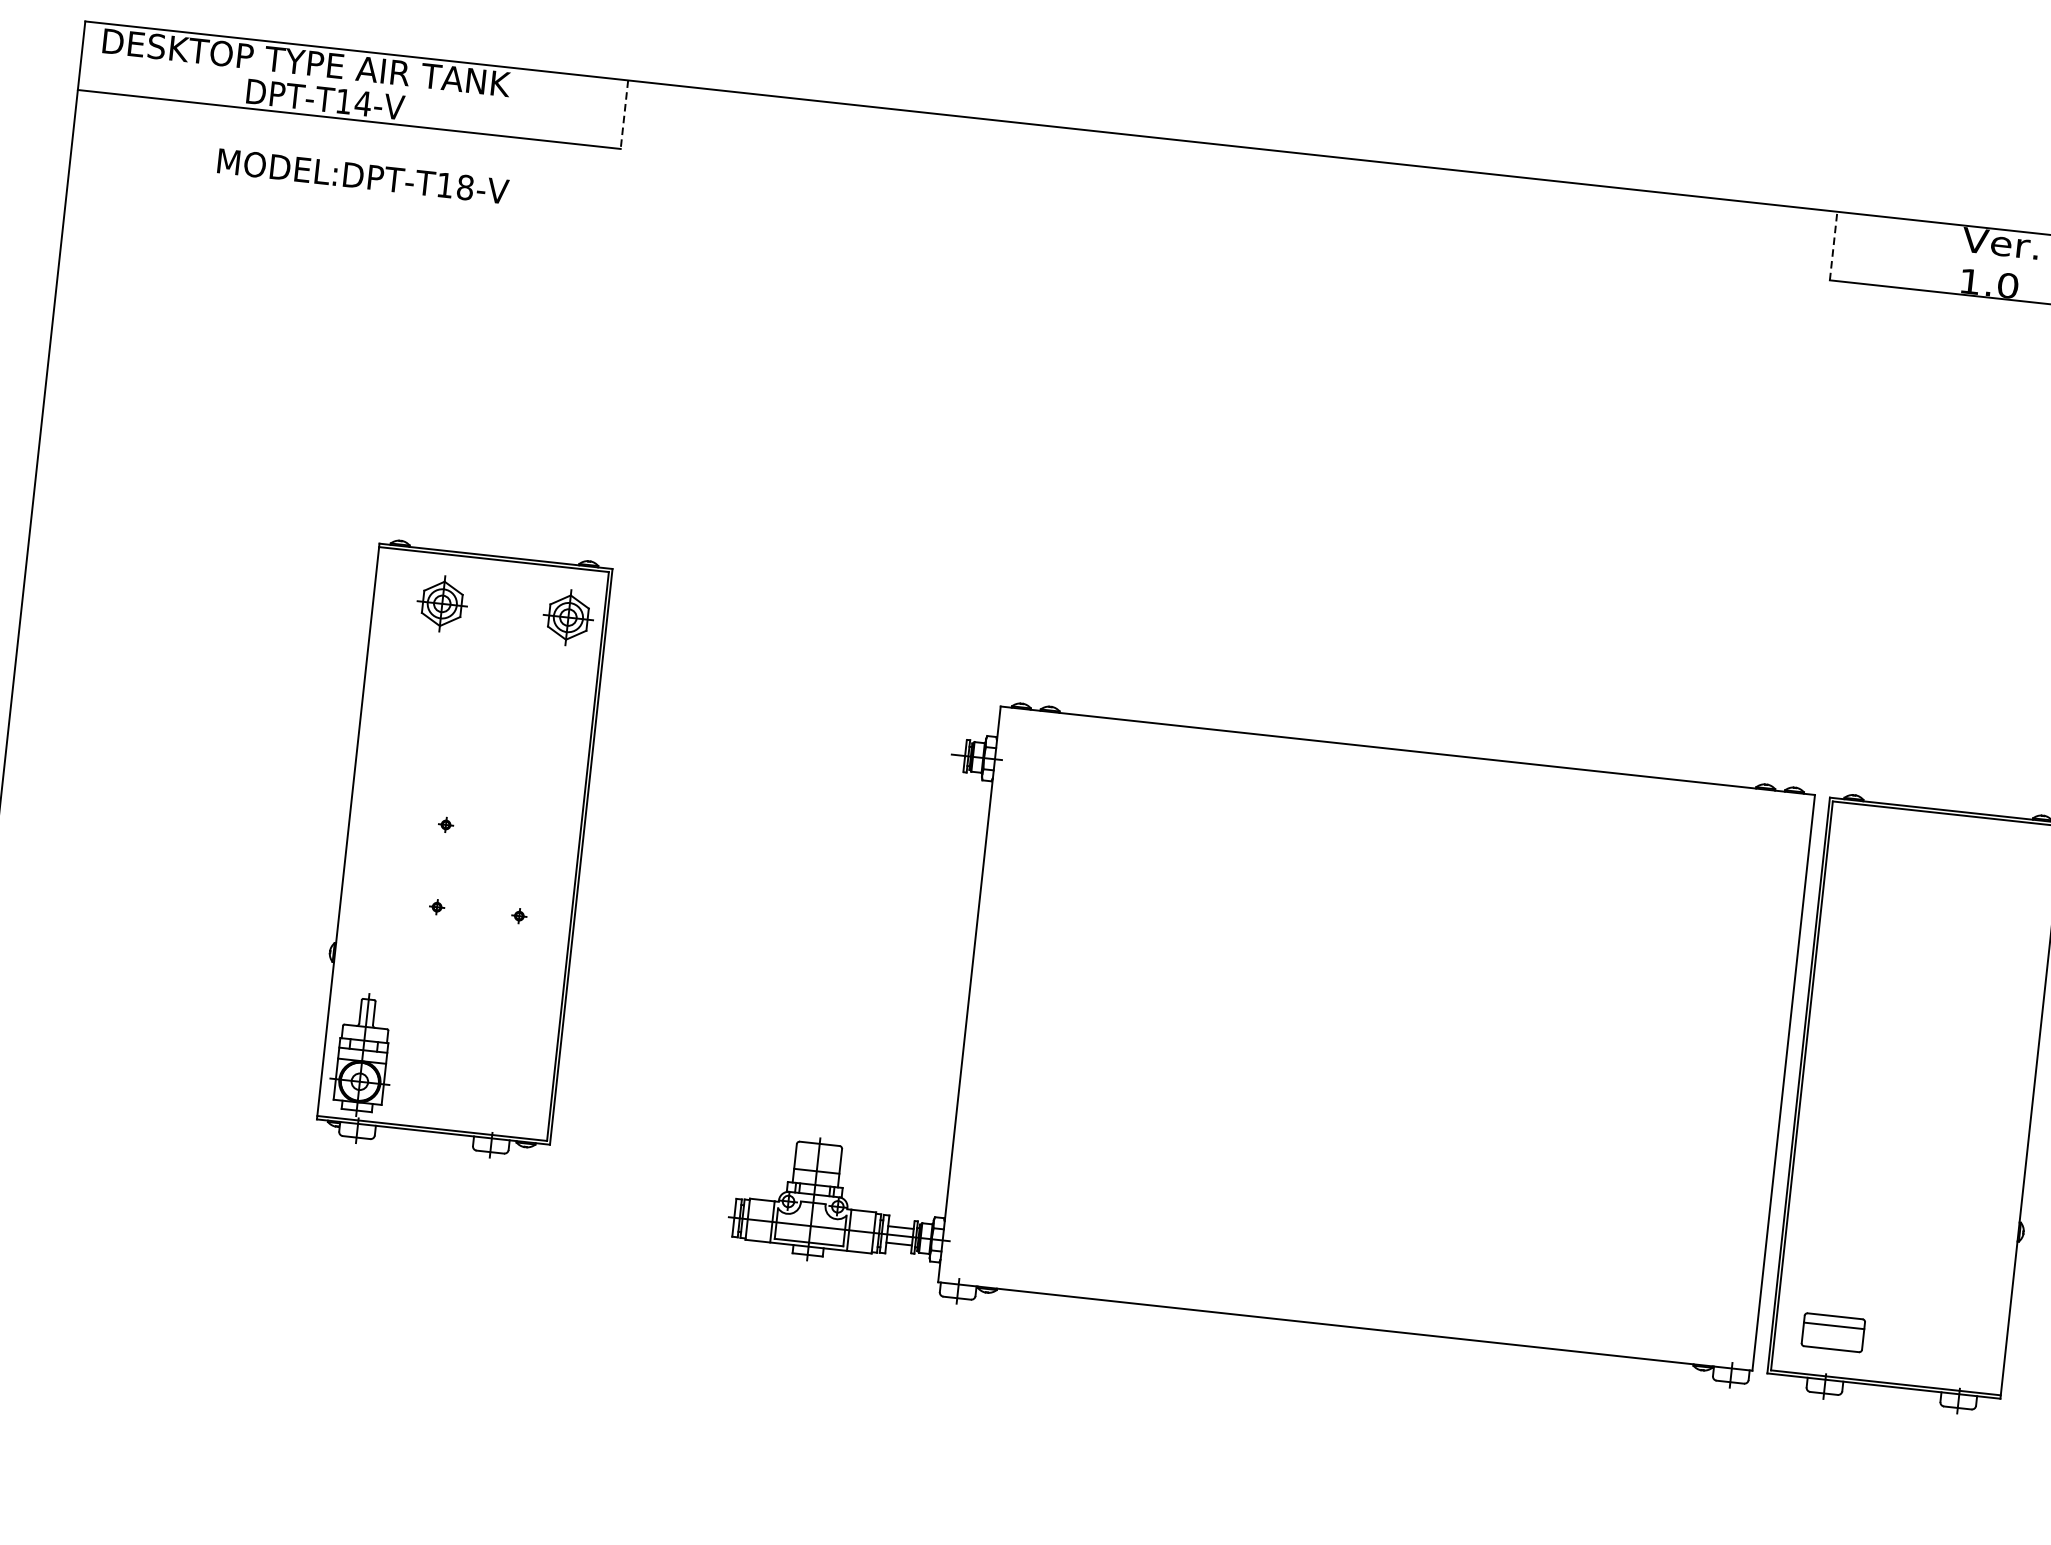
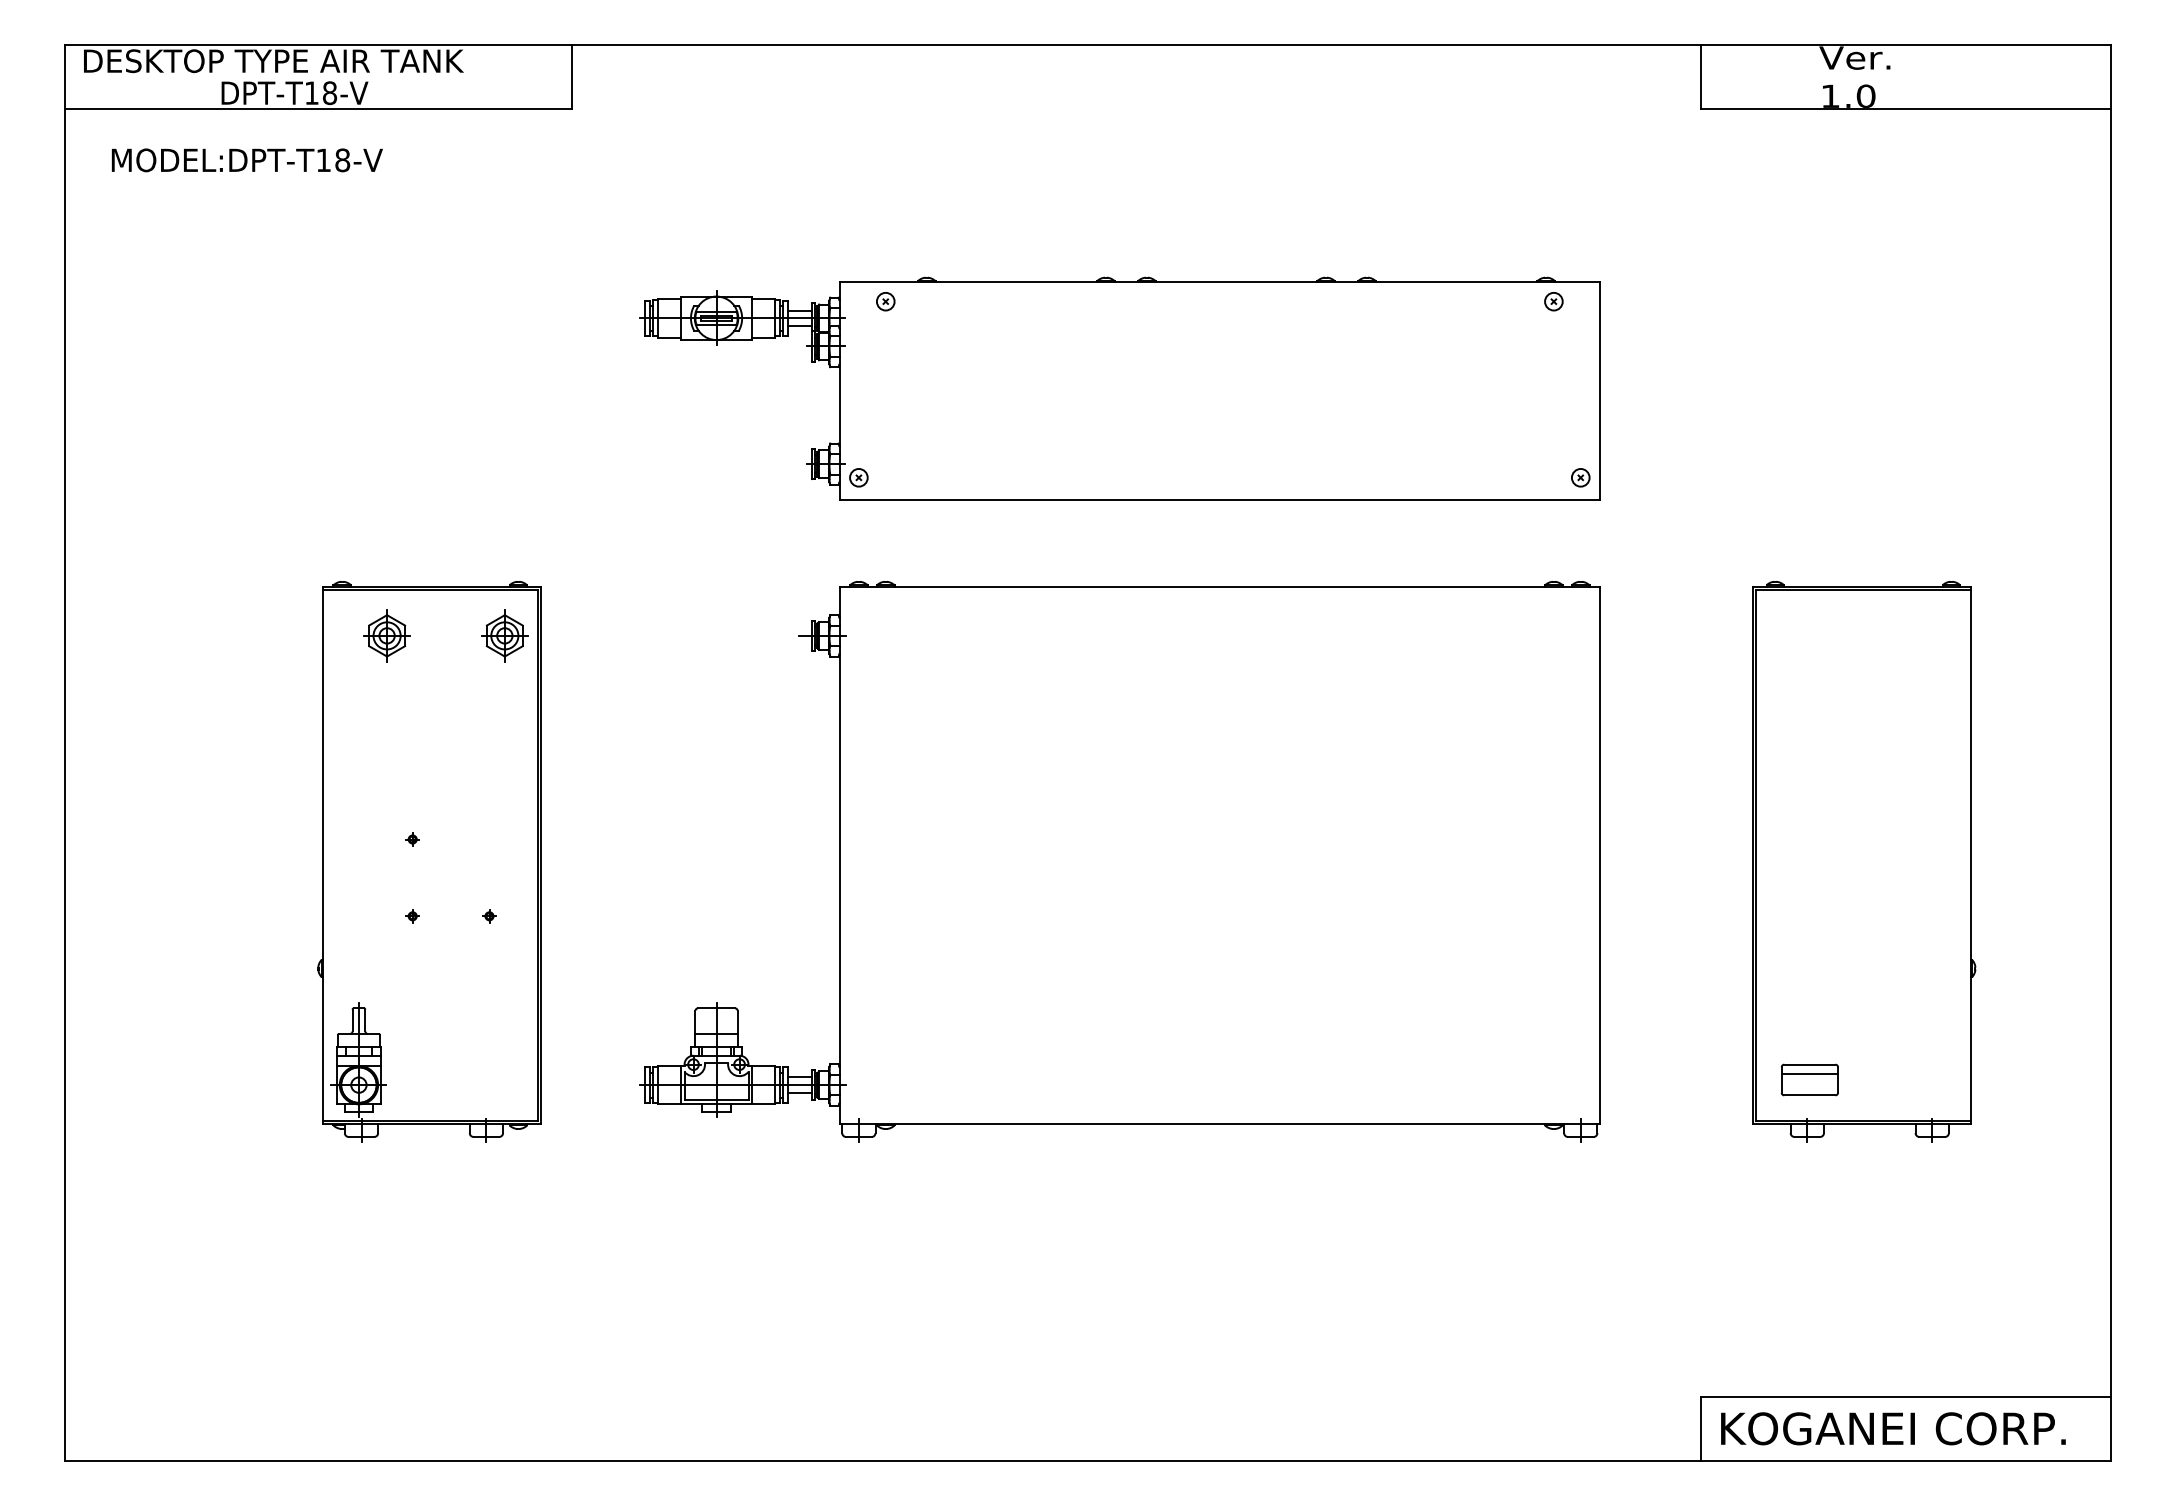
text: (362, 103) -> (329, 93), DPT-T14-V -> DPT-T18-V
line: (624, 115) -> (572, 77), dashed -> solid
text: (362, 176) -> (246, 160), moved
line: (1833, 246) -> (1701, 77), dashed -> solid
part: (1174, 511) -> (1119, 388), added
part: (461, 850) -> (429, 861), moved
part: (1268, 1033) -> (1119, 861), moved

